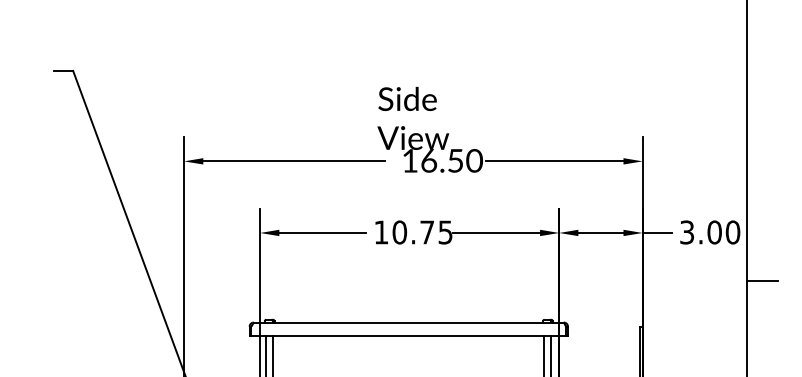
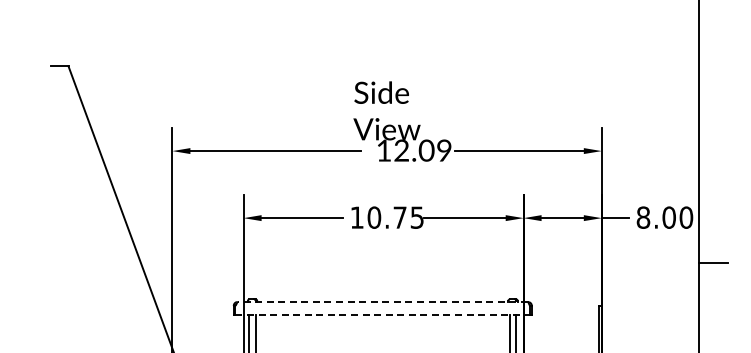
text: (452, 160) -> (423, 150), 16.50 -> 12.09
text: (687, 232) -> (643, 217), 3.00 -> 8.00
line: (408, 323) -> (382, 302), solid -> dashed
line: (409, 336) -> (383, 315), solid -> dashed

